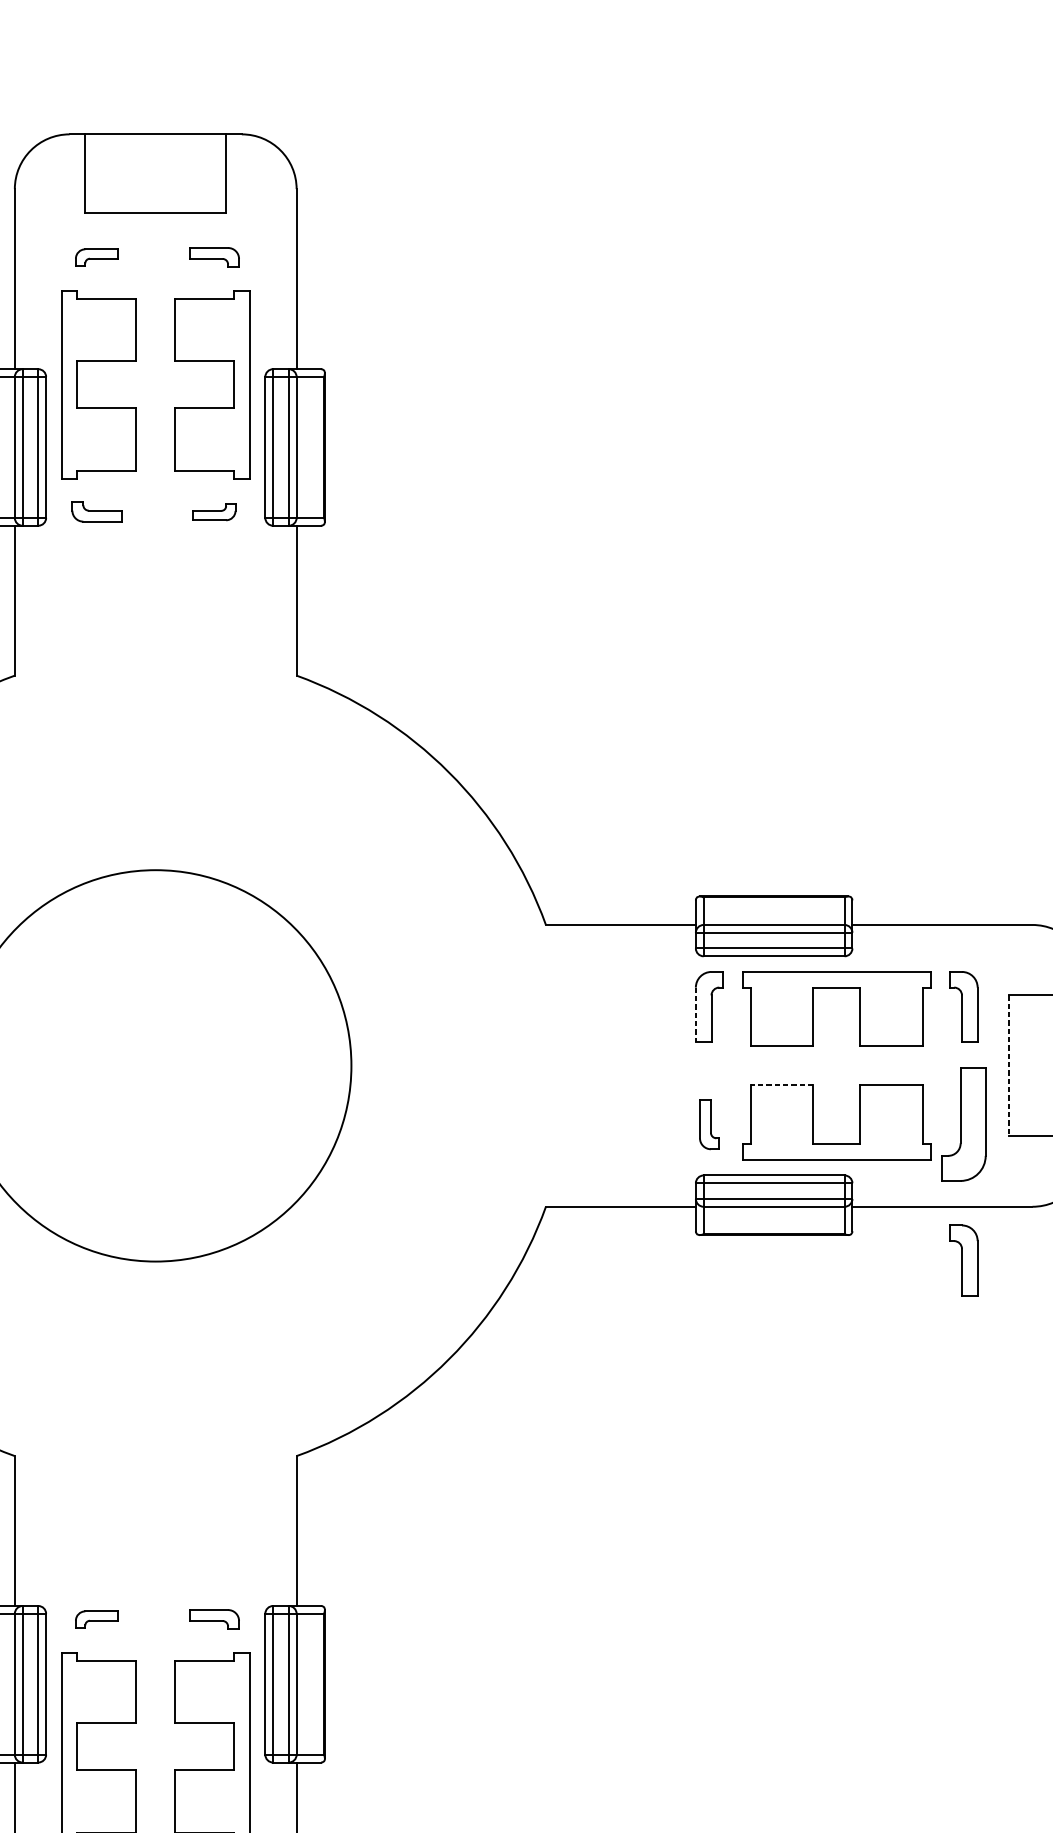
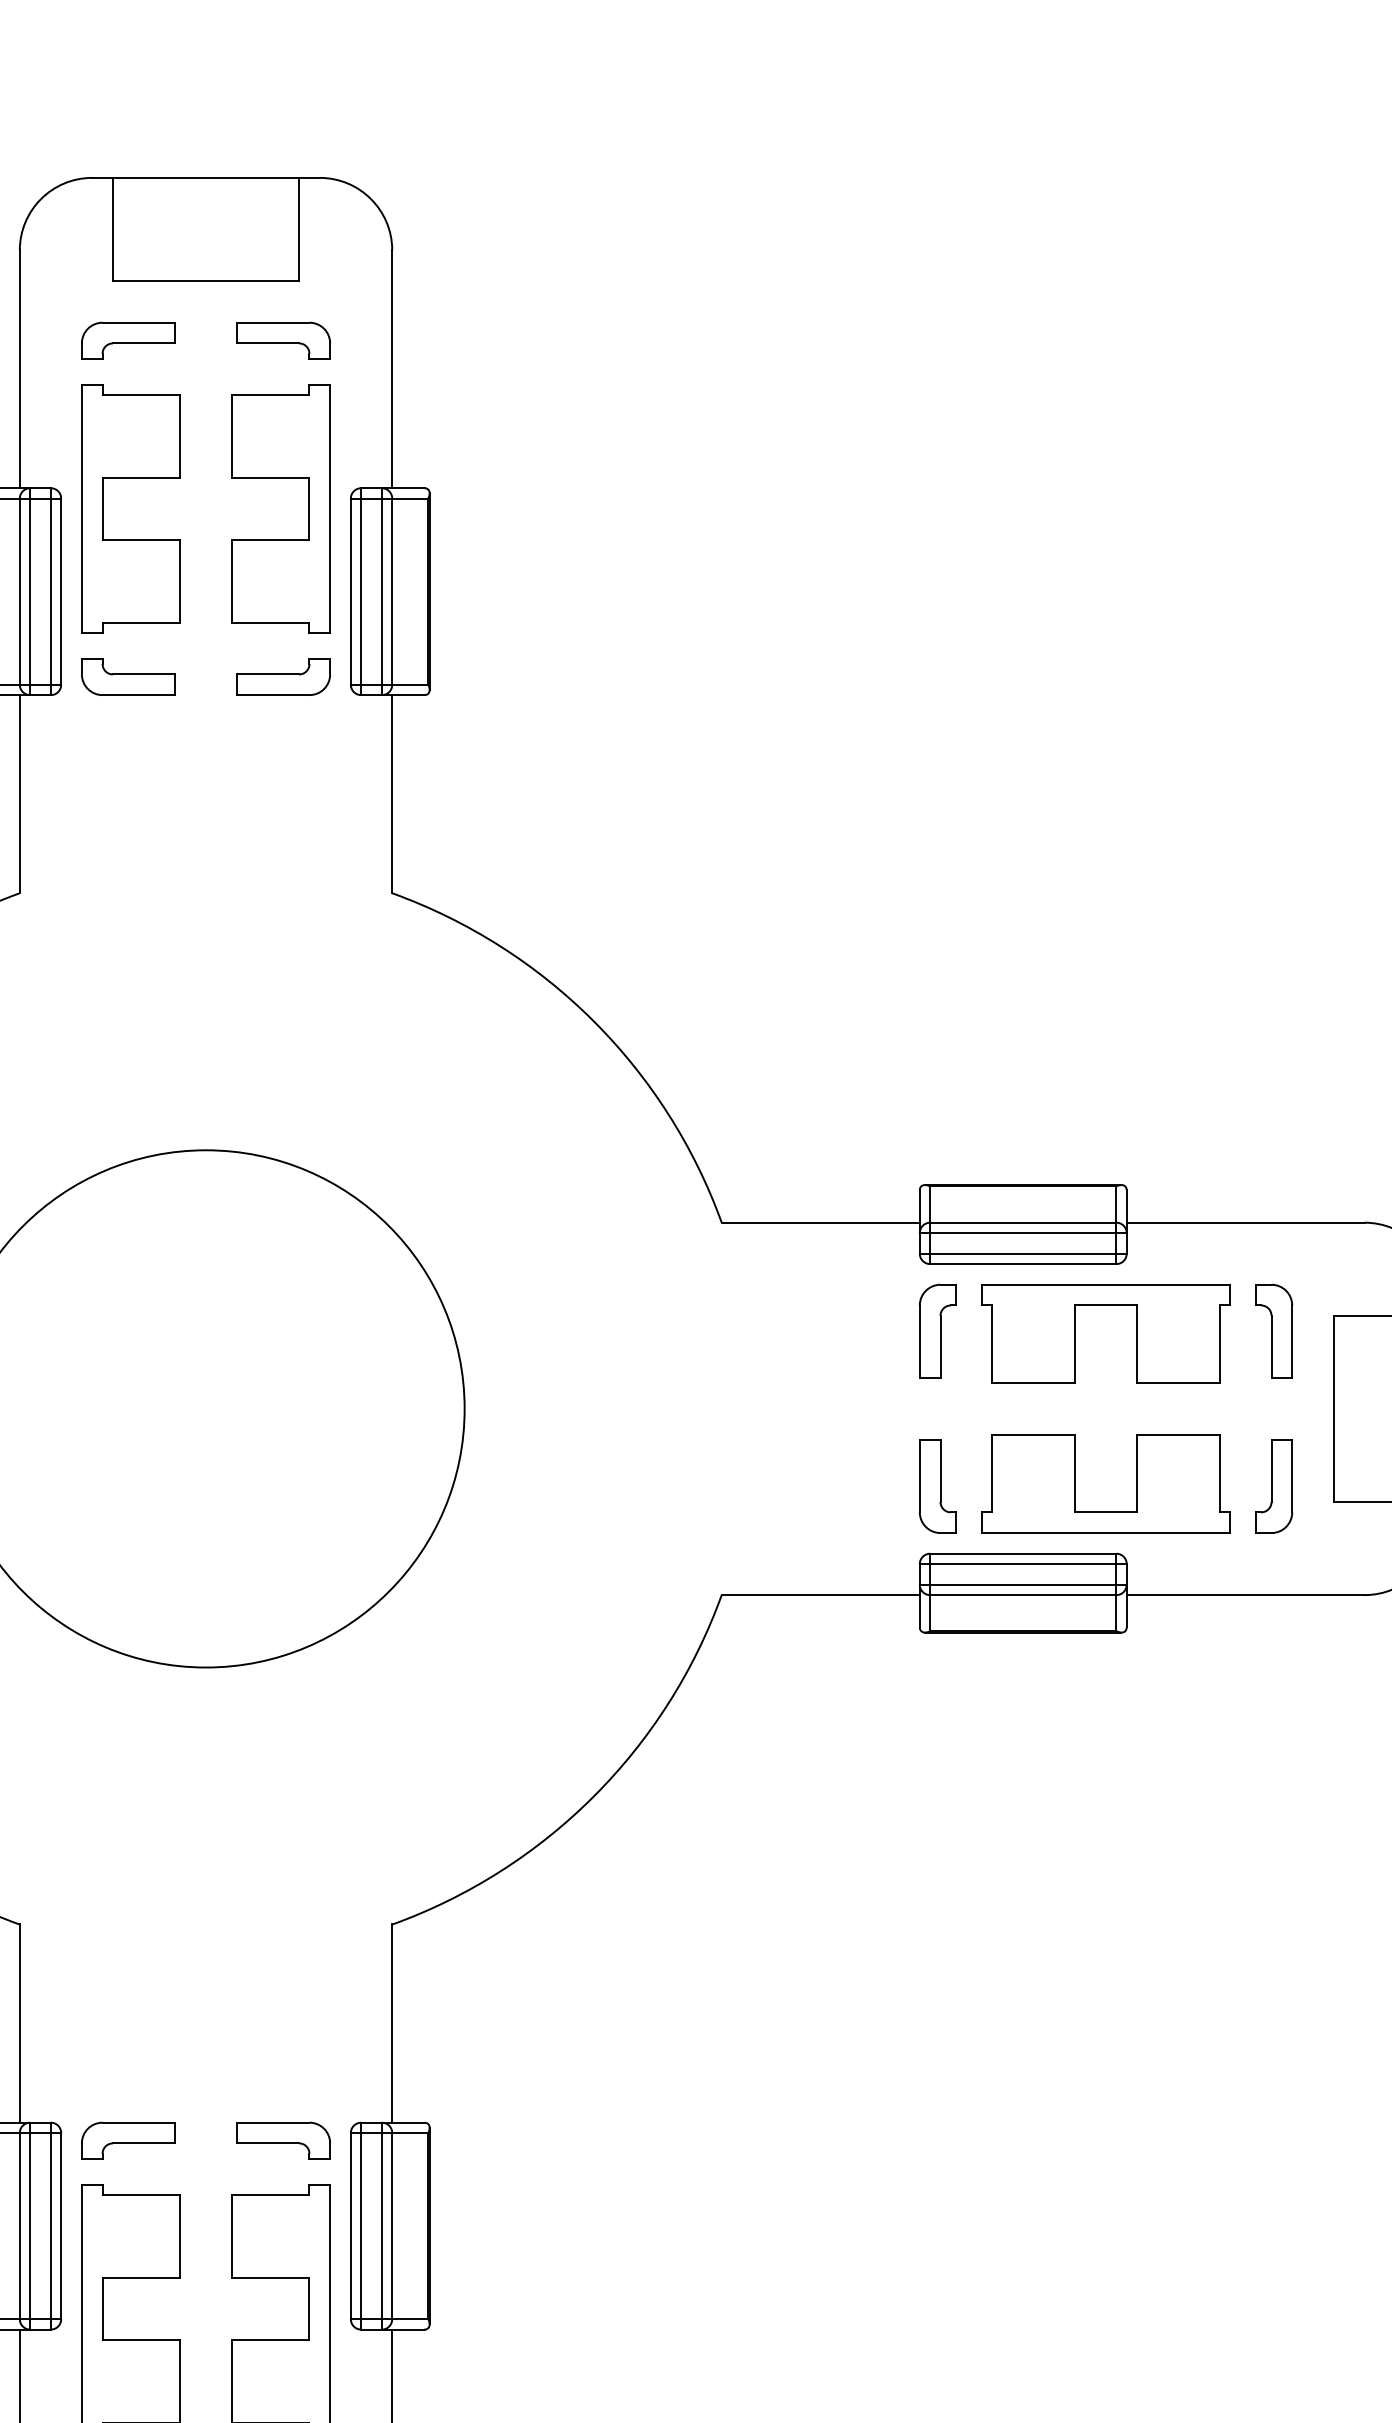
part: (97, 257) -> (128, 340), size x1.67
part: (214, 257) -> (283, 340), size x1.43
part: (97, 511) -> (128, 676), size x1.43
part: (214, 511) -> (283, 676), size x1.67
line: (695, 1015) -> (919, 1342), dashed -> solid
line: (1008, 1066) -> (1333, 1409), dashed -> solid
line: (781, 1085) -> (1033, 1434), dashed -> solid
part: (709, 1124) -> (937, 1486), size x1.43
part: (964, 1124) -> (1274, 1486), size x0.62
part: (964, 1260) -> (1274, 1665), removed
part: (97, 1619) -> (128, 2140), size x1.67
part: (214, 1619) -> (283, 2140), size x1.43

